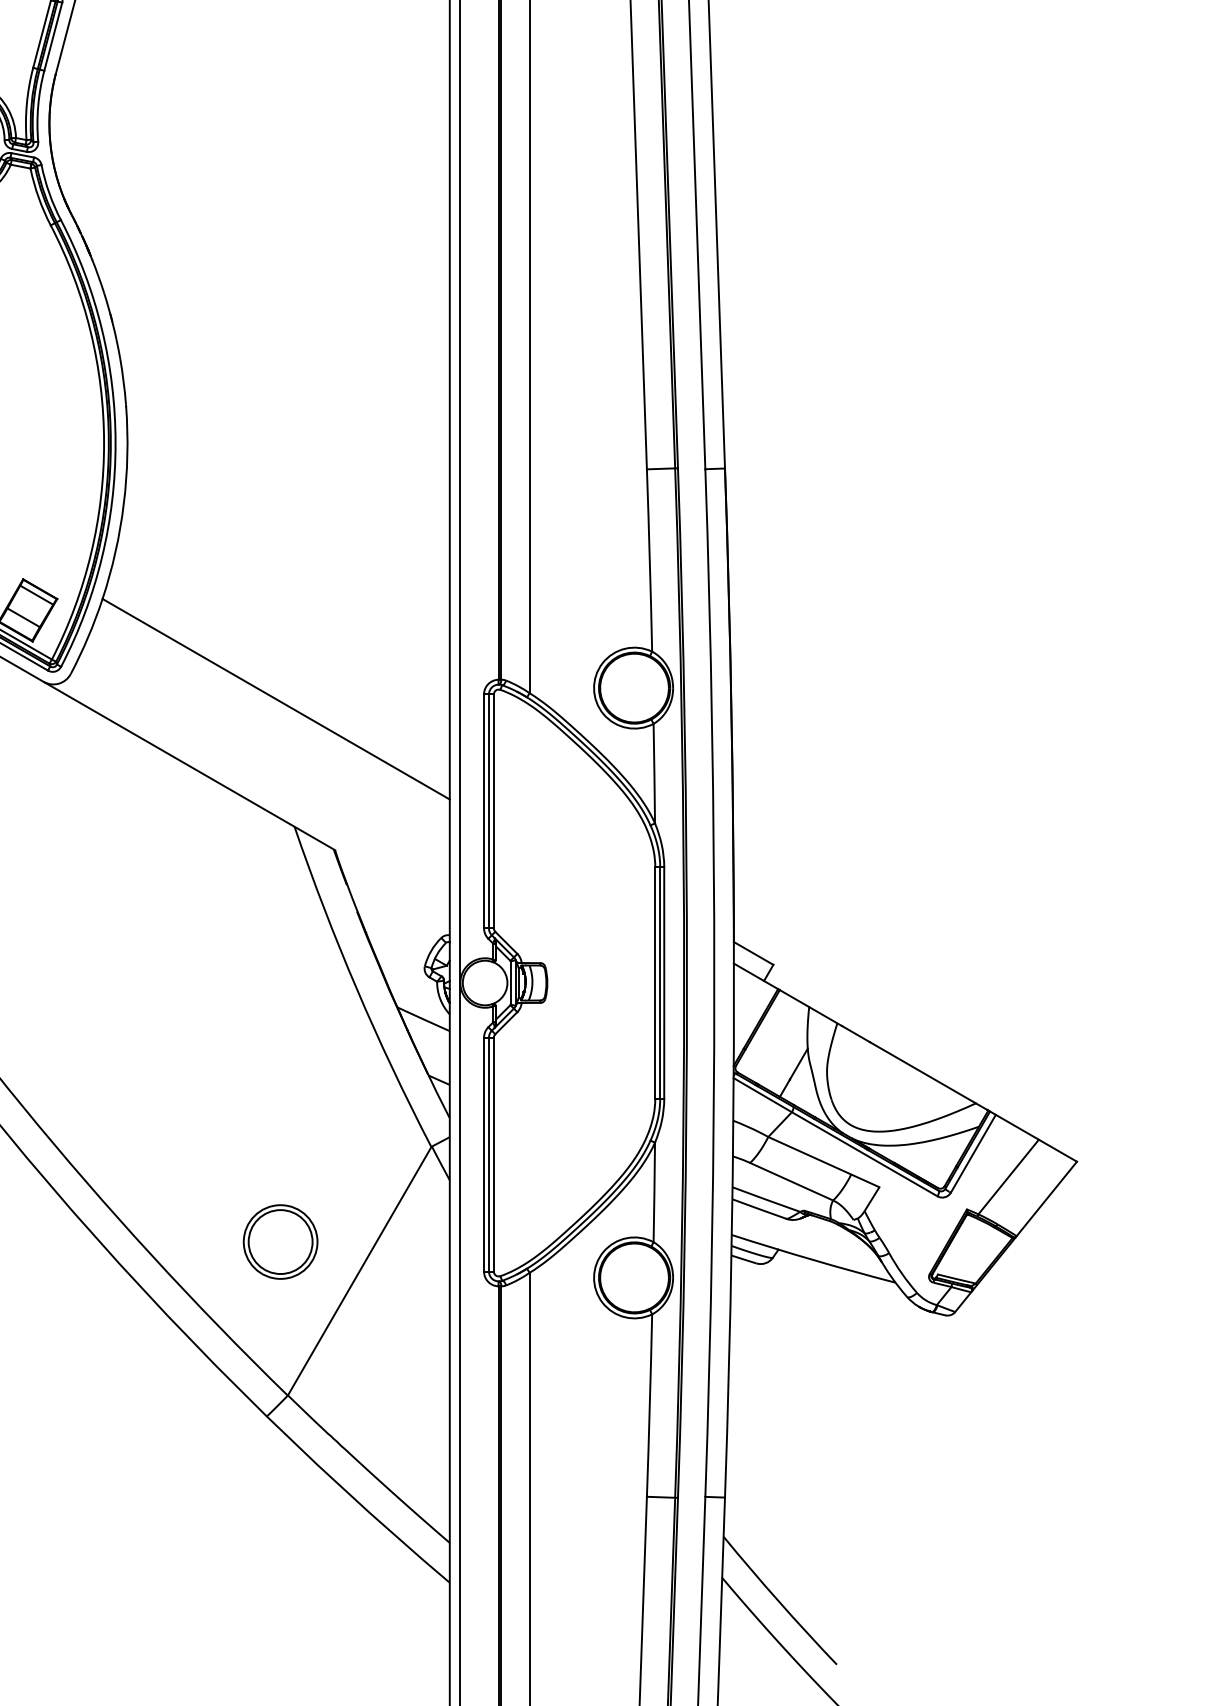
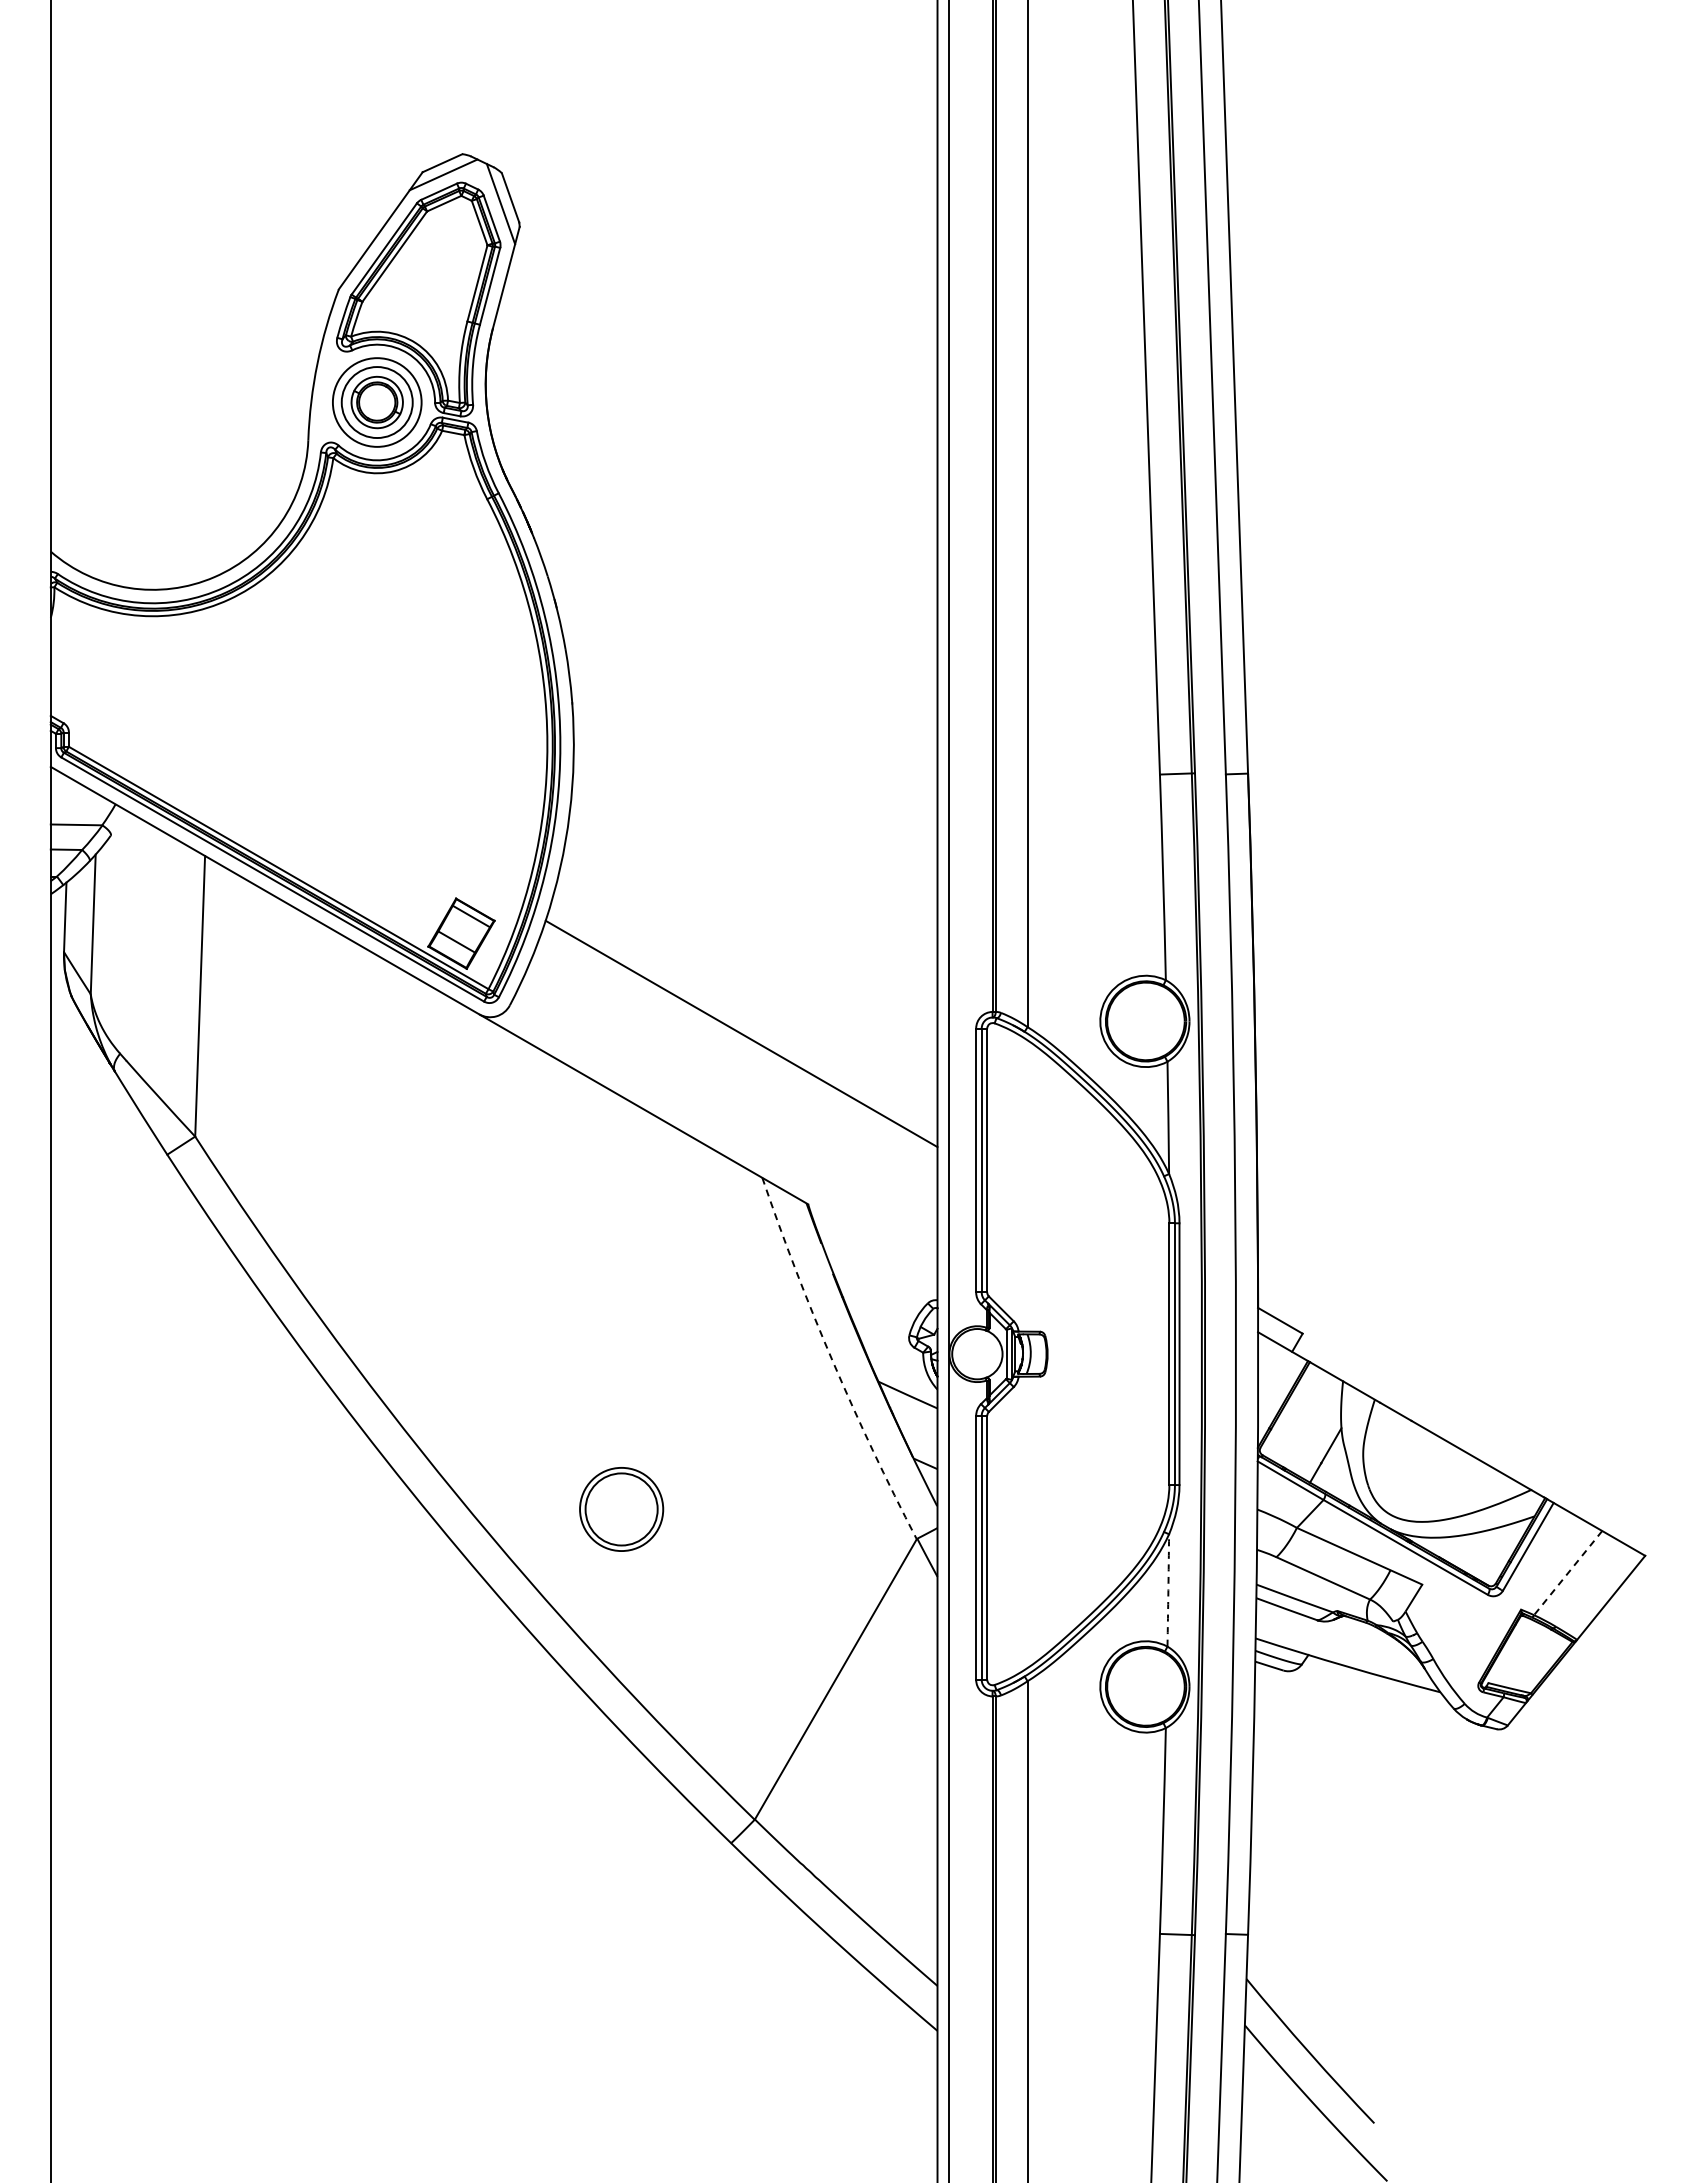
arc: (356, 989) -> (832, 1361), solid -> dashed
line: (1008, 1177) -> (1567, 1573), solid -> dashed
arc: (654, 1192) -> (1168, 1590), solid -> dashed
part: (280, 1242) -> (621, 1509), moved

